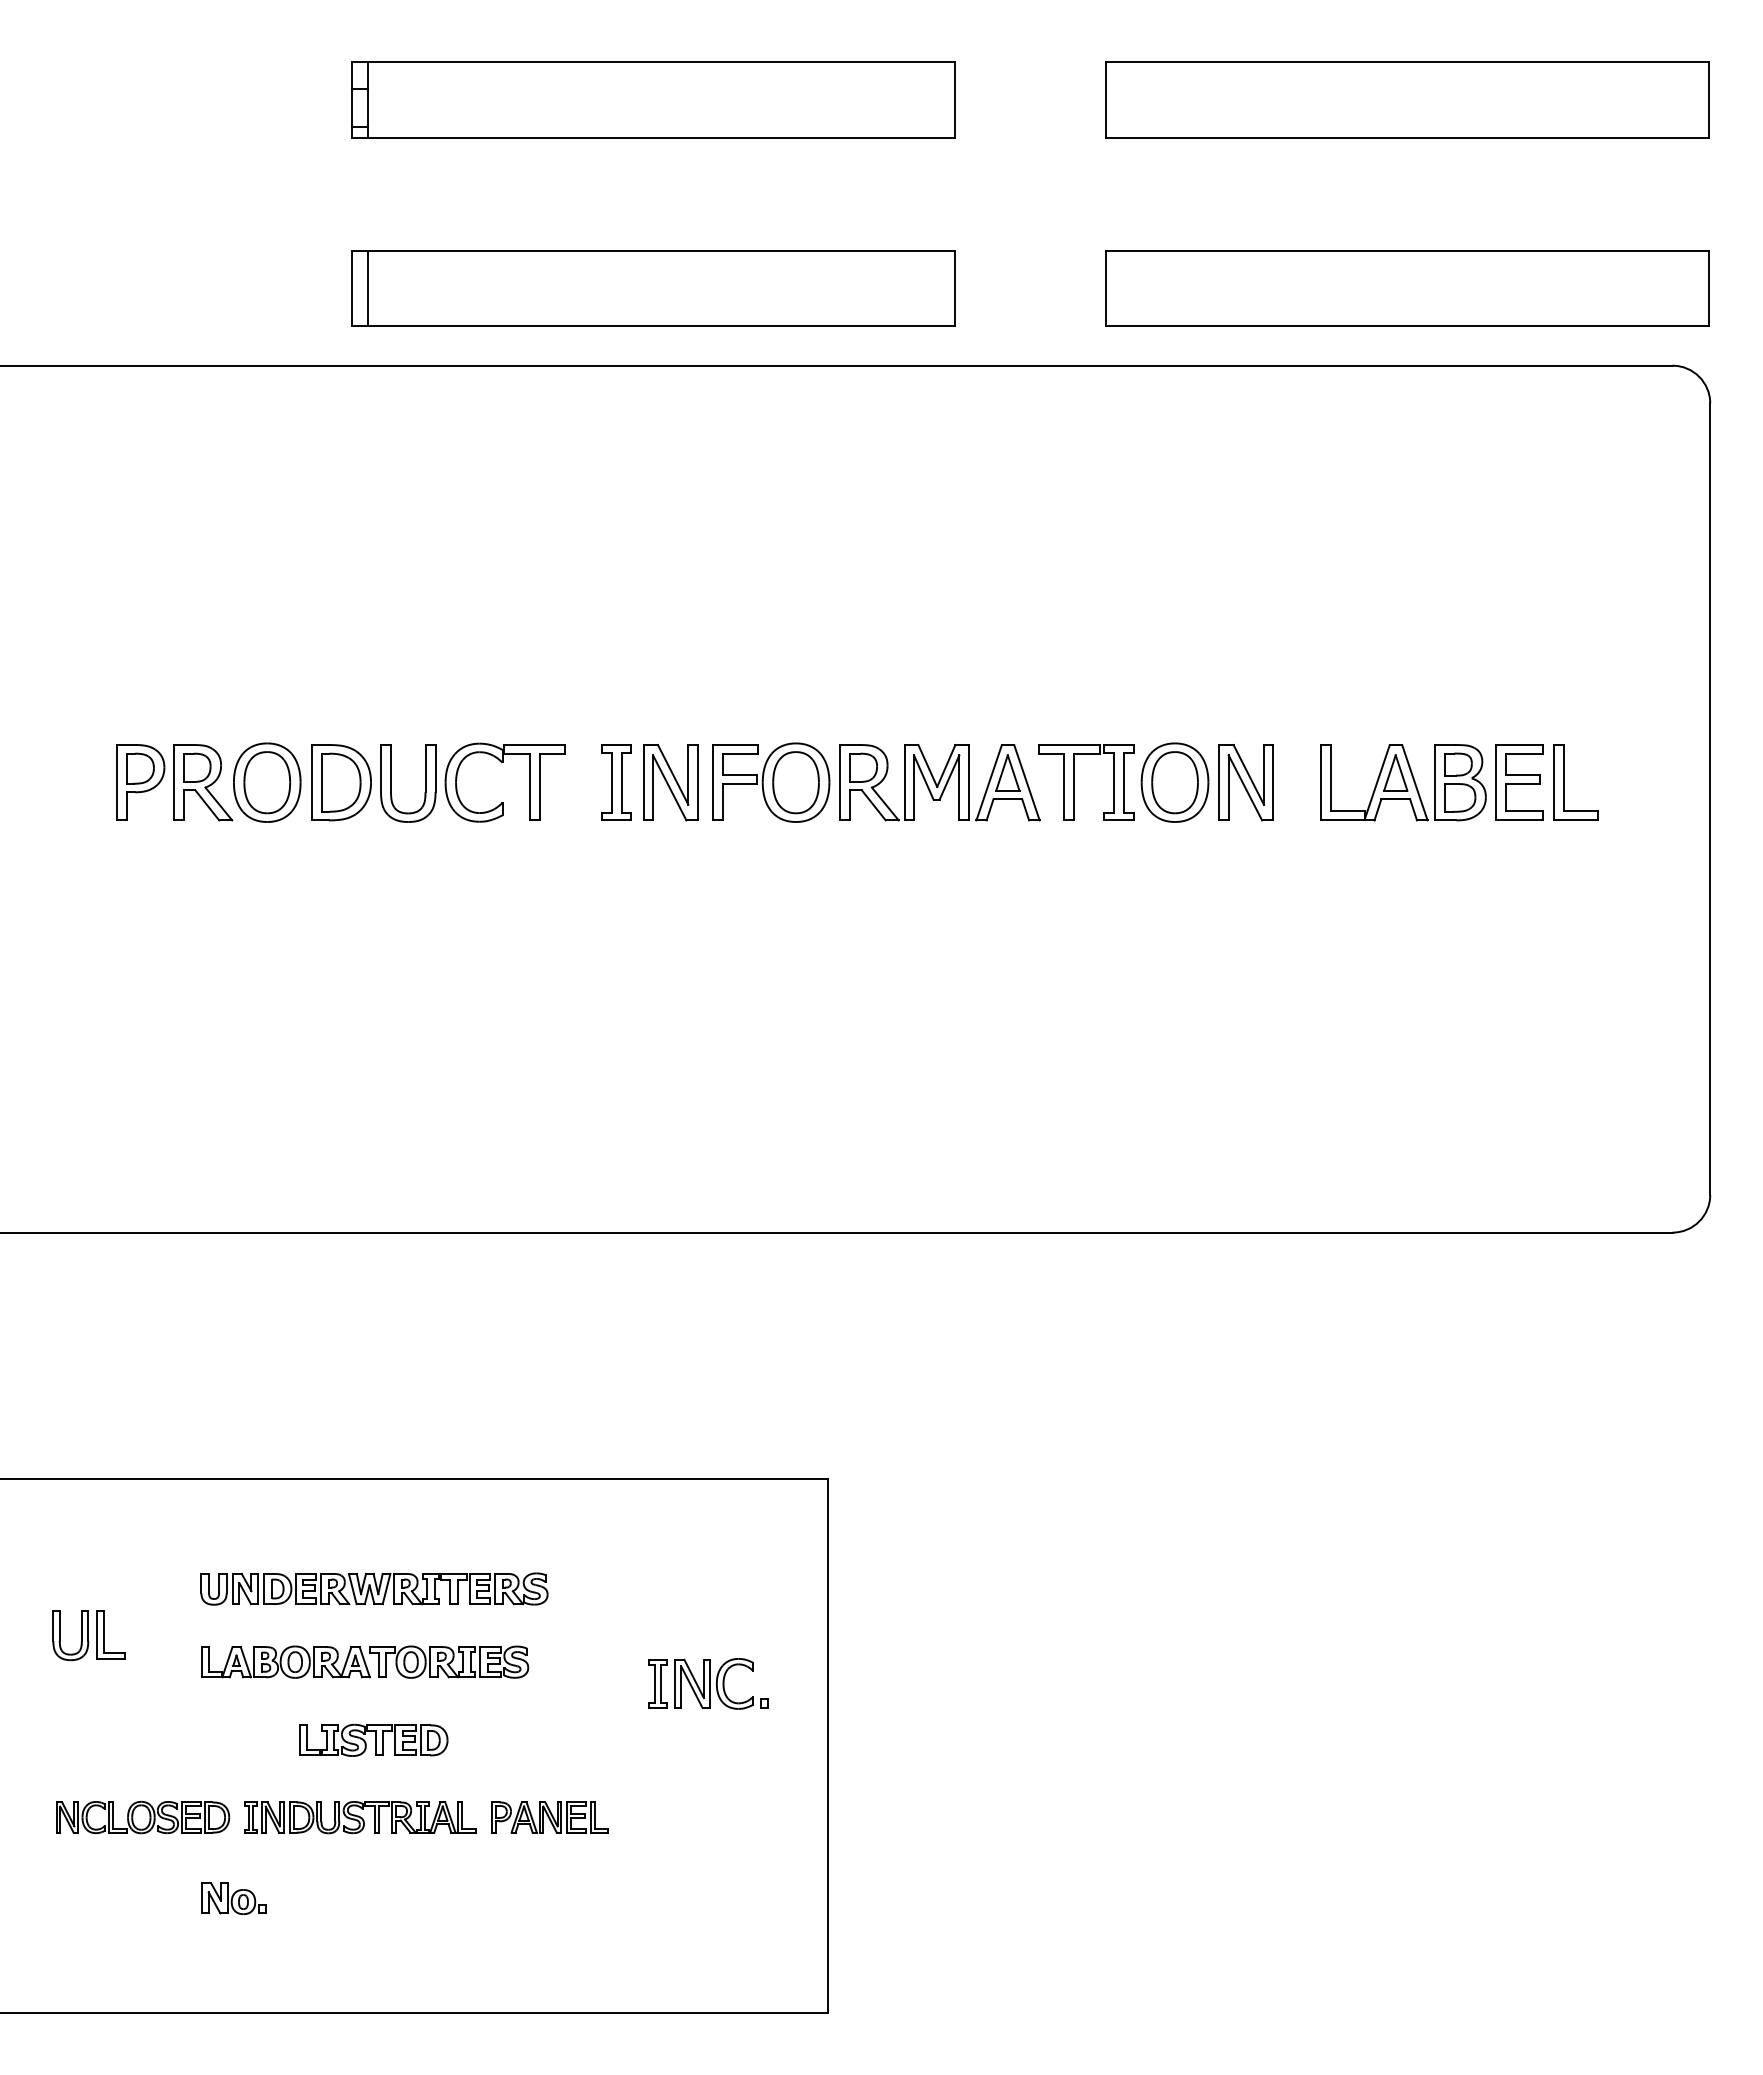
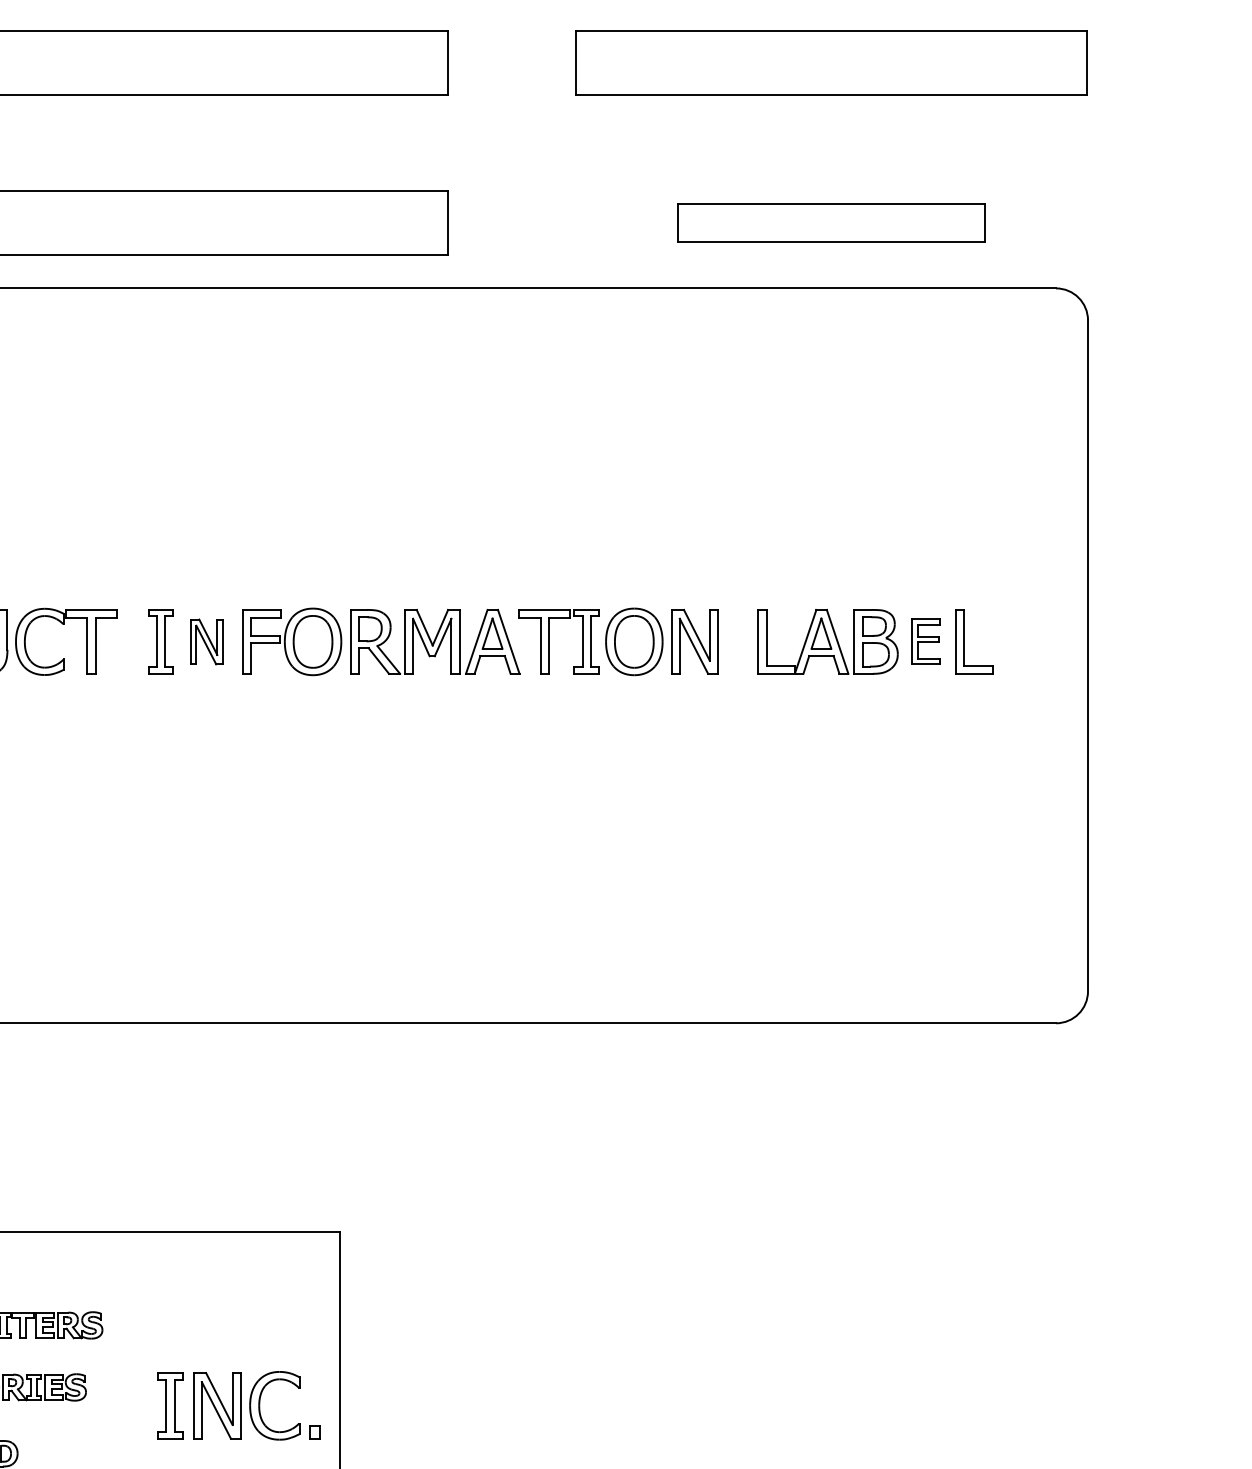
part: (1407, 288) -> (831, 222), size x0.6
part: (670, 782) -> (206, 641), size x0.7
part: (1519, 782) -> (926, 641), size x0.7
part: (708, 1683) -> (238, 1405), size x1.6

